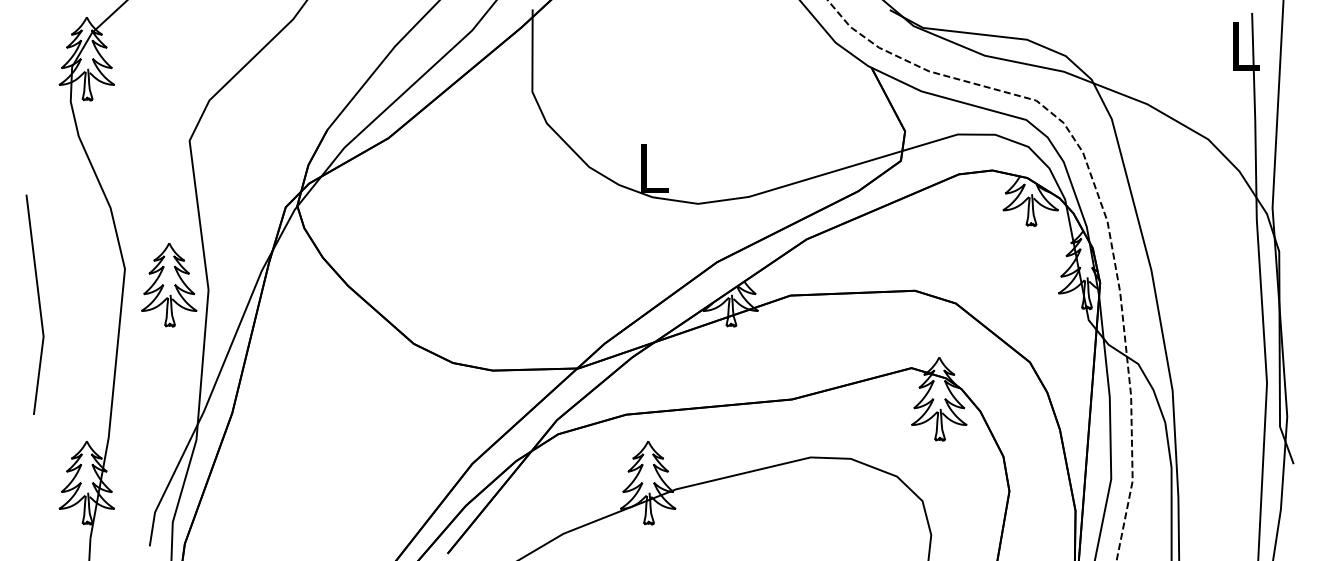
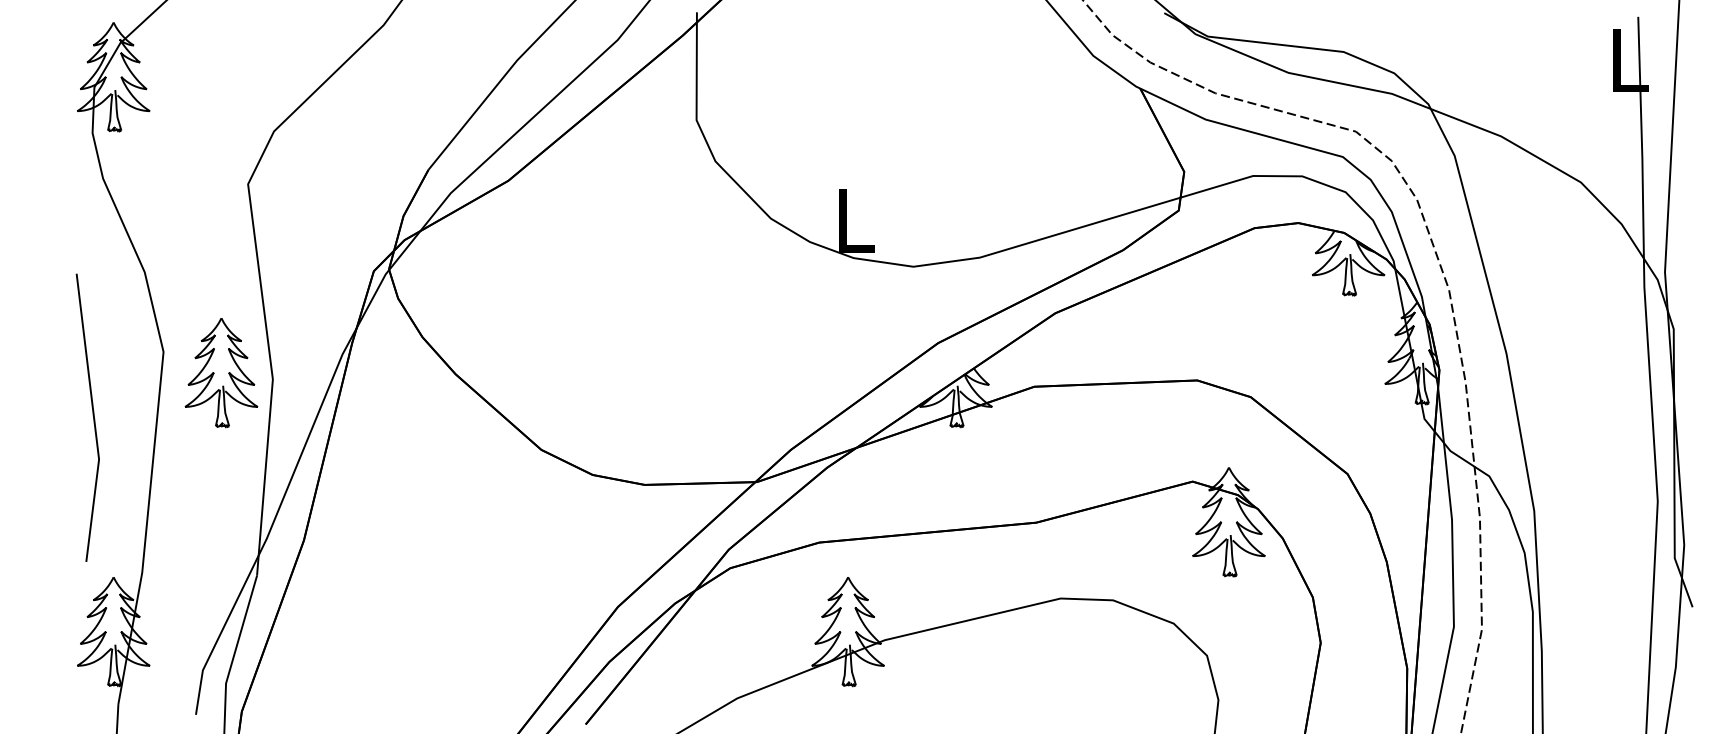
line: (38, 303) -> (92, 415), moved

